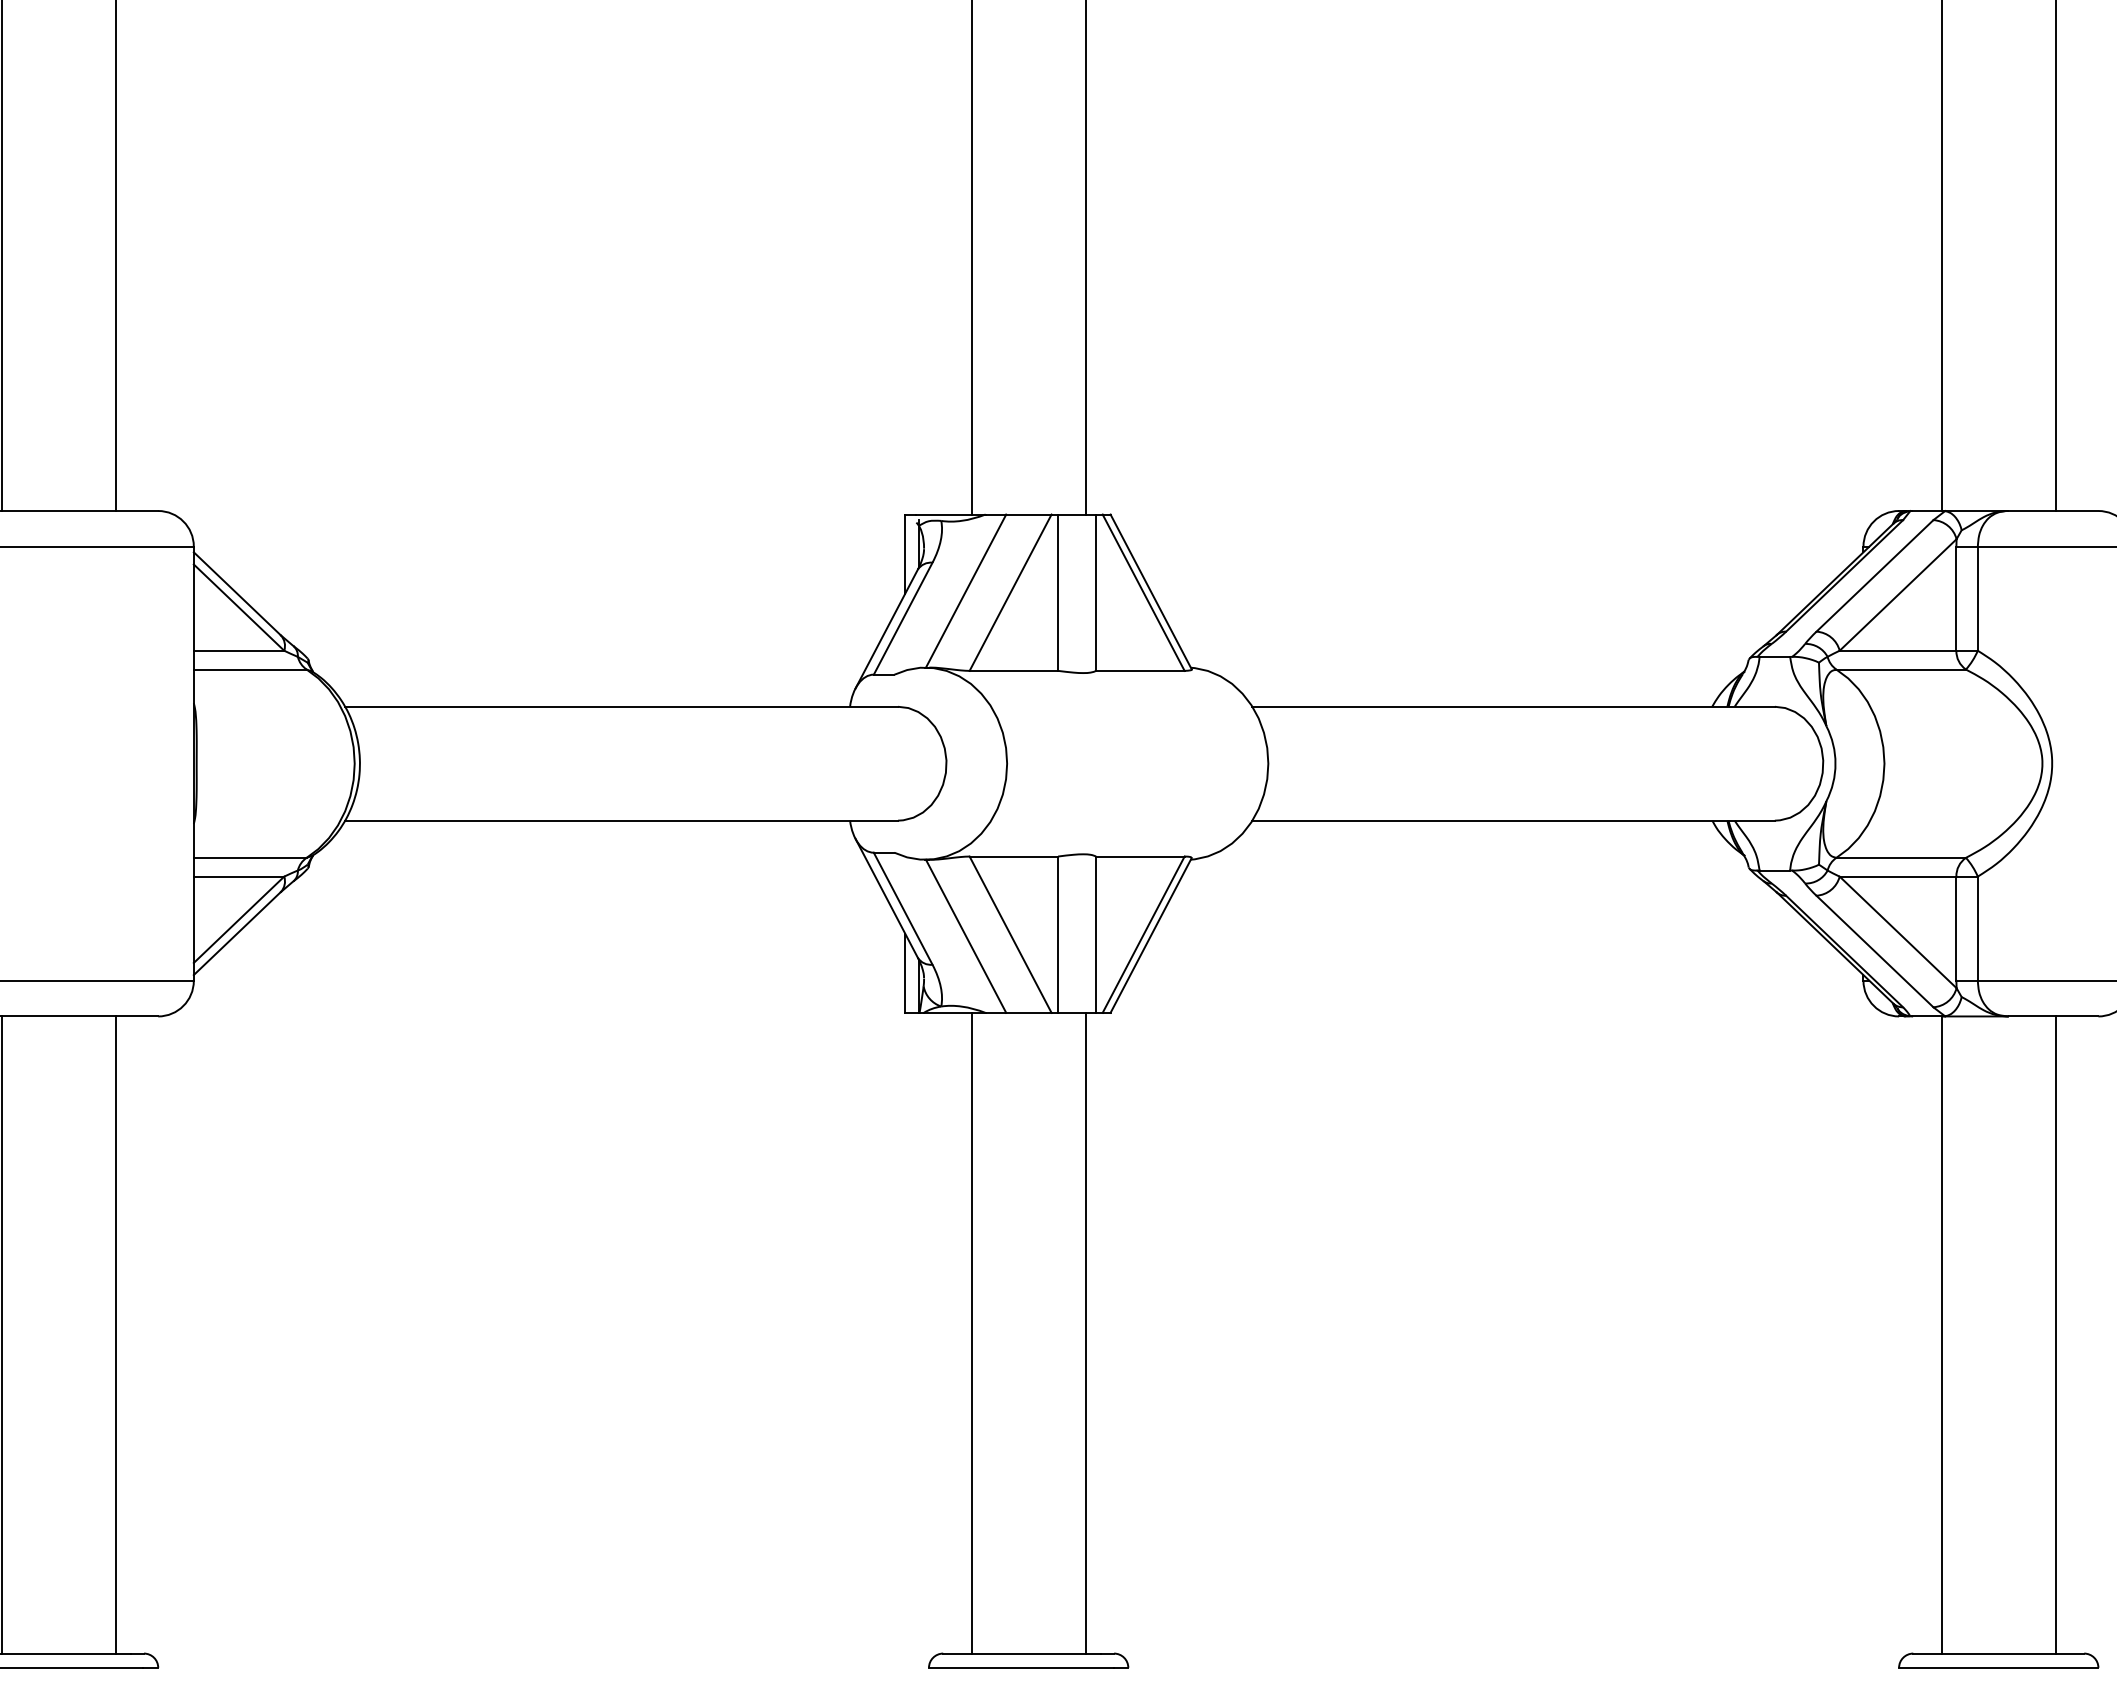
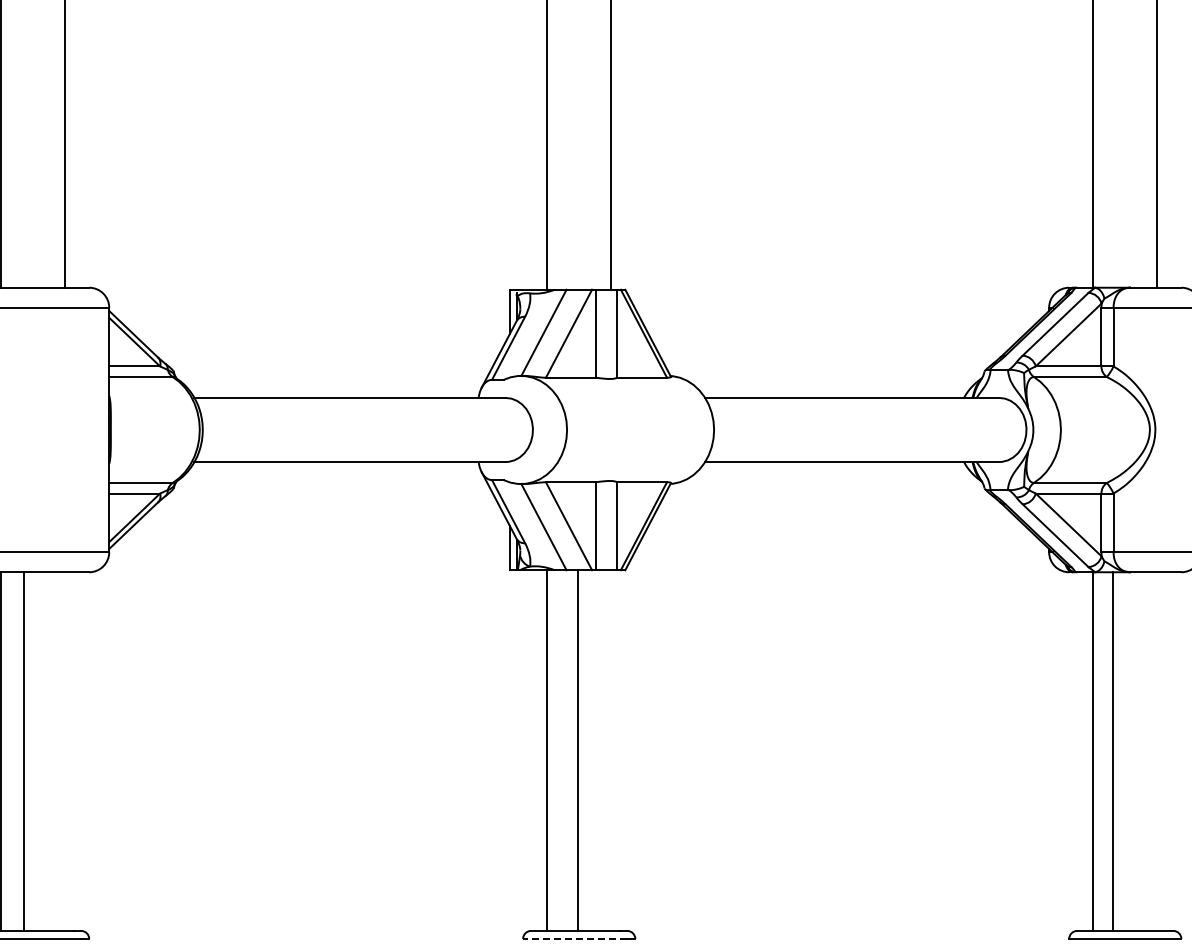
line: (1086, 1333) -> (578, 750), moved
line: (116, 1334) -> (24, 751), moved
line: (2055, 1334) -> (1113, 751), moved
line: (1022, 1667) -> (575, 938), solid -> dashed

